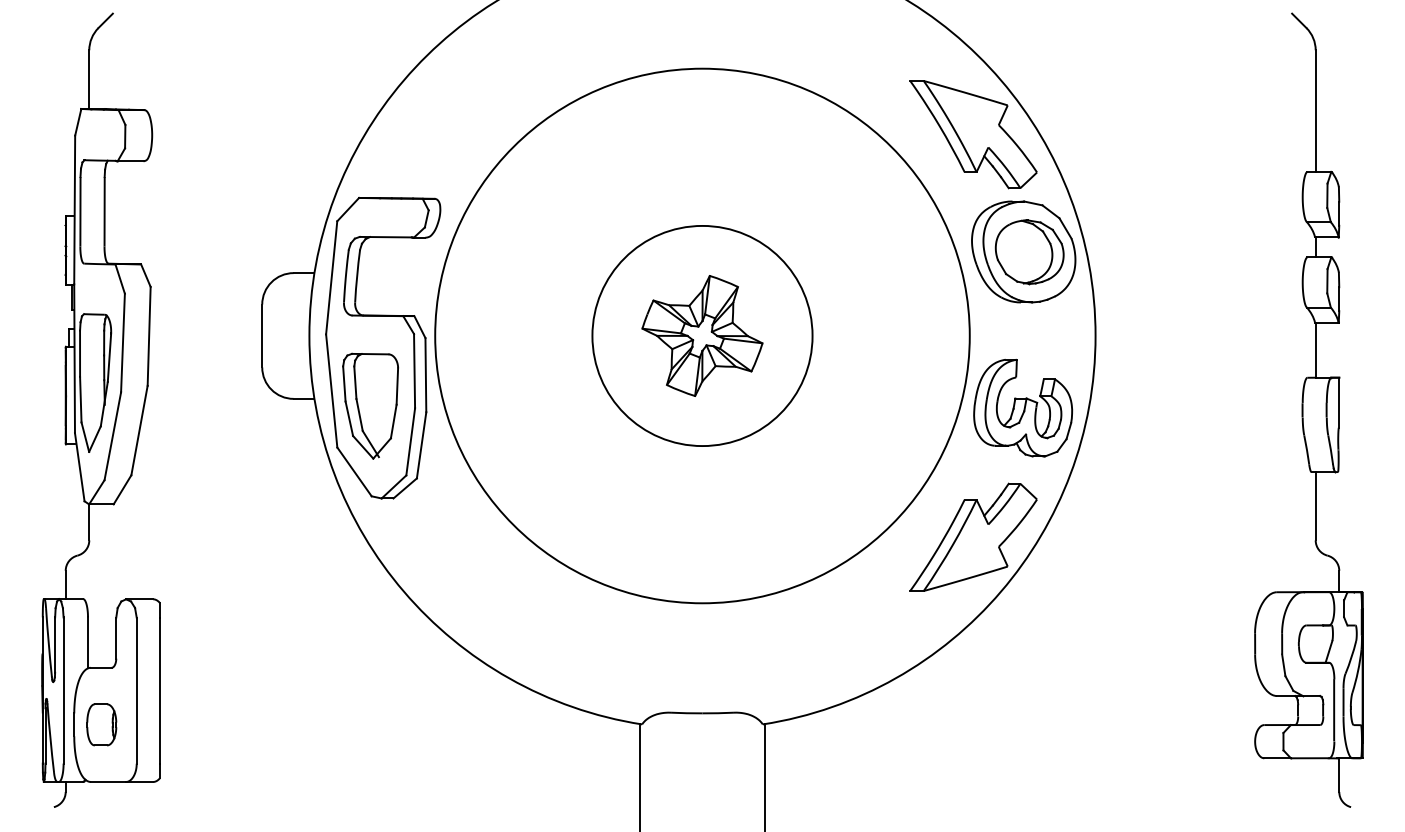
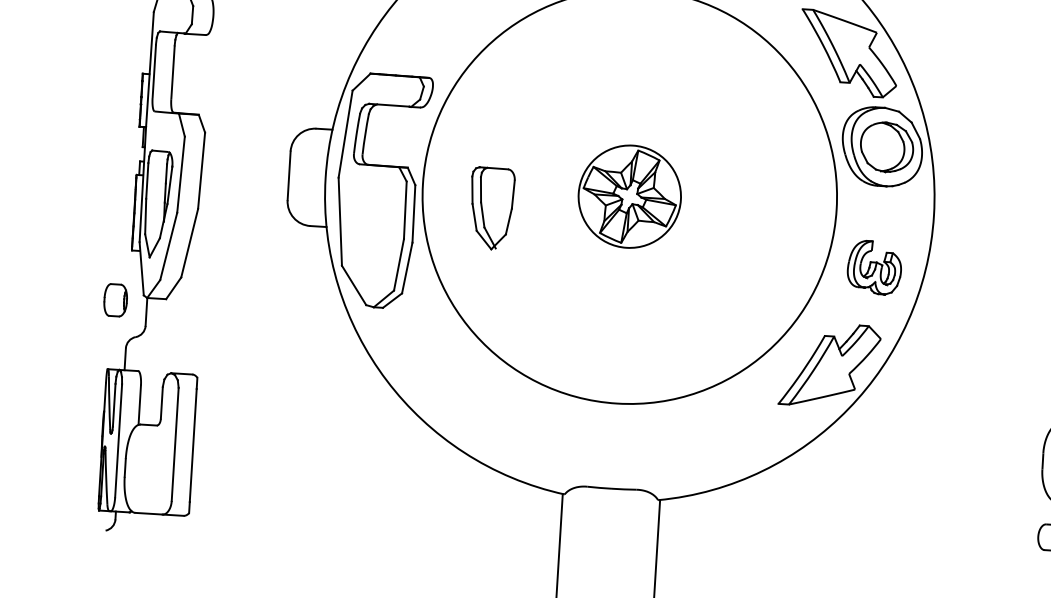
circle: (702, 335) -> (629, 196), size x0.6
part: (370, 405) -> (491, 208), moved
part: (1023, 407) -> (874, 267), size x0.7
part: (101, 724) -> (115, 300), moved

